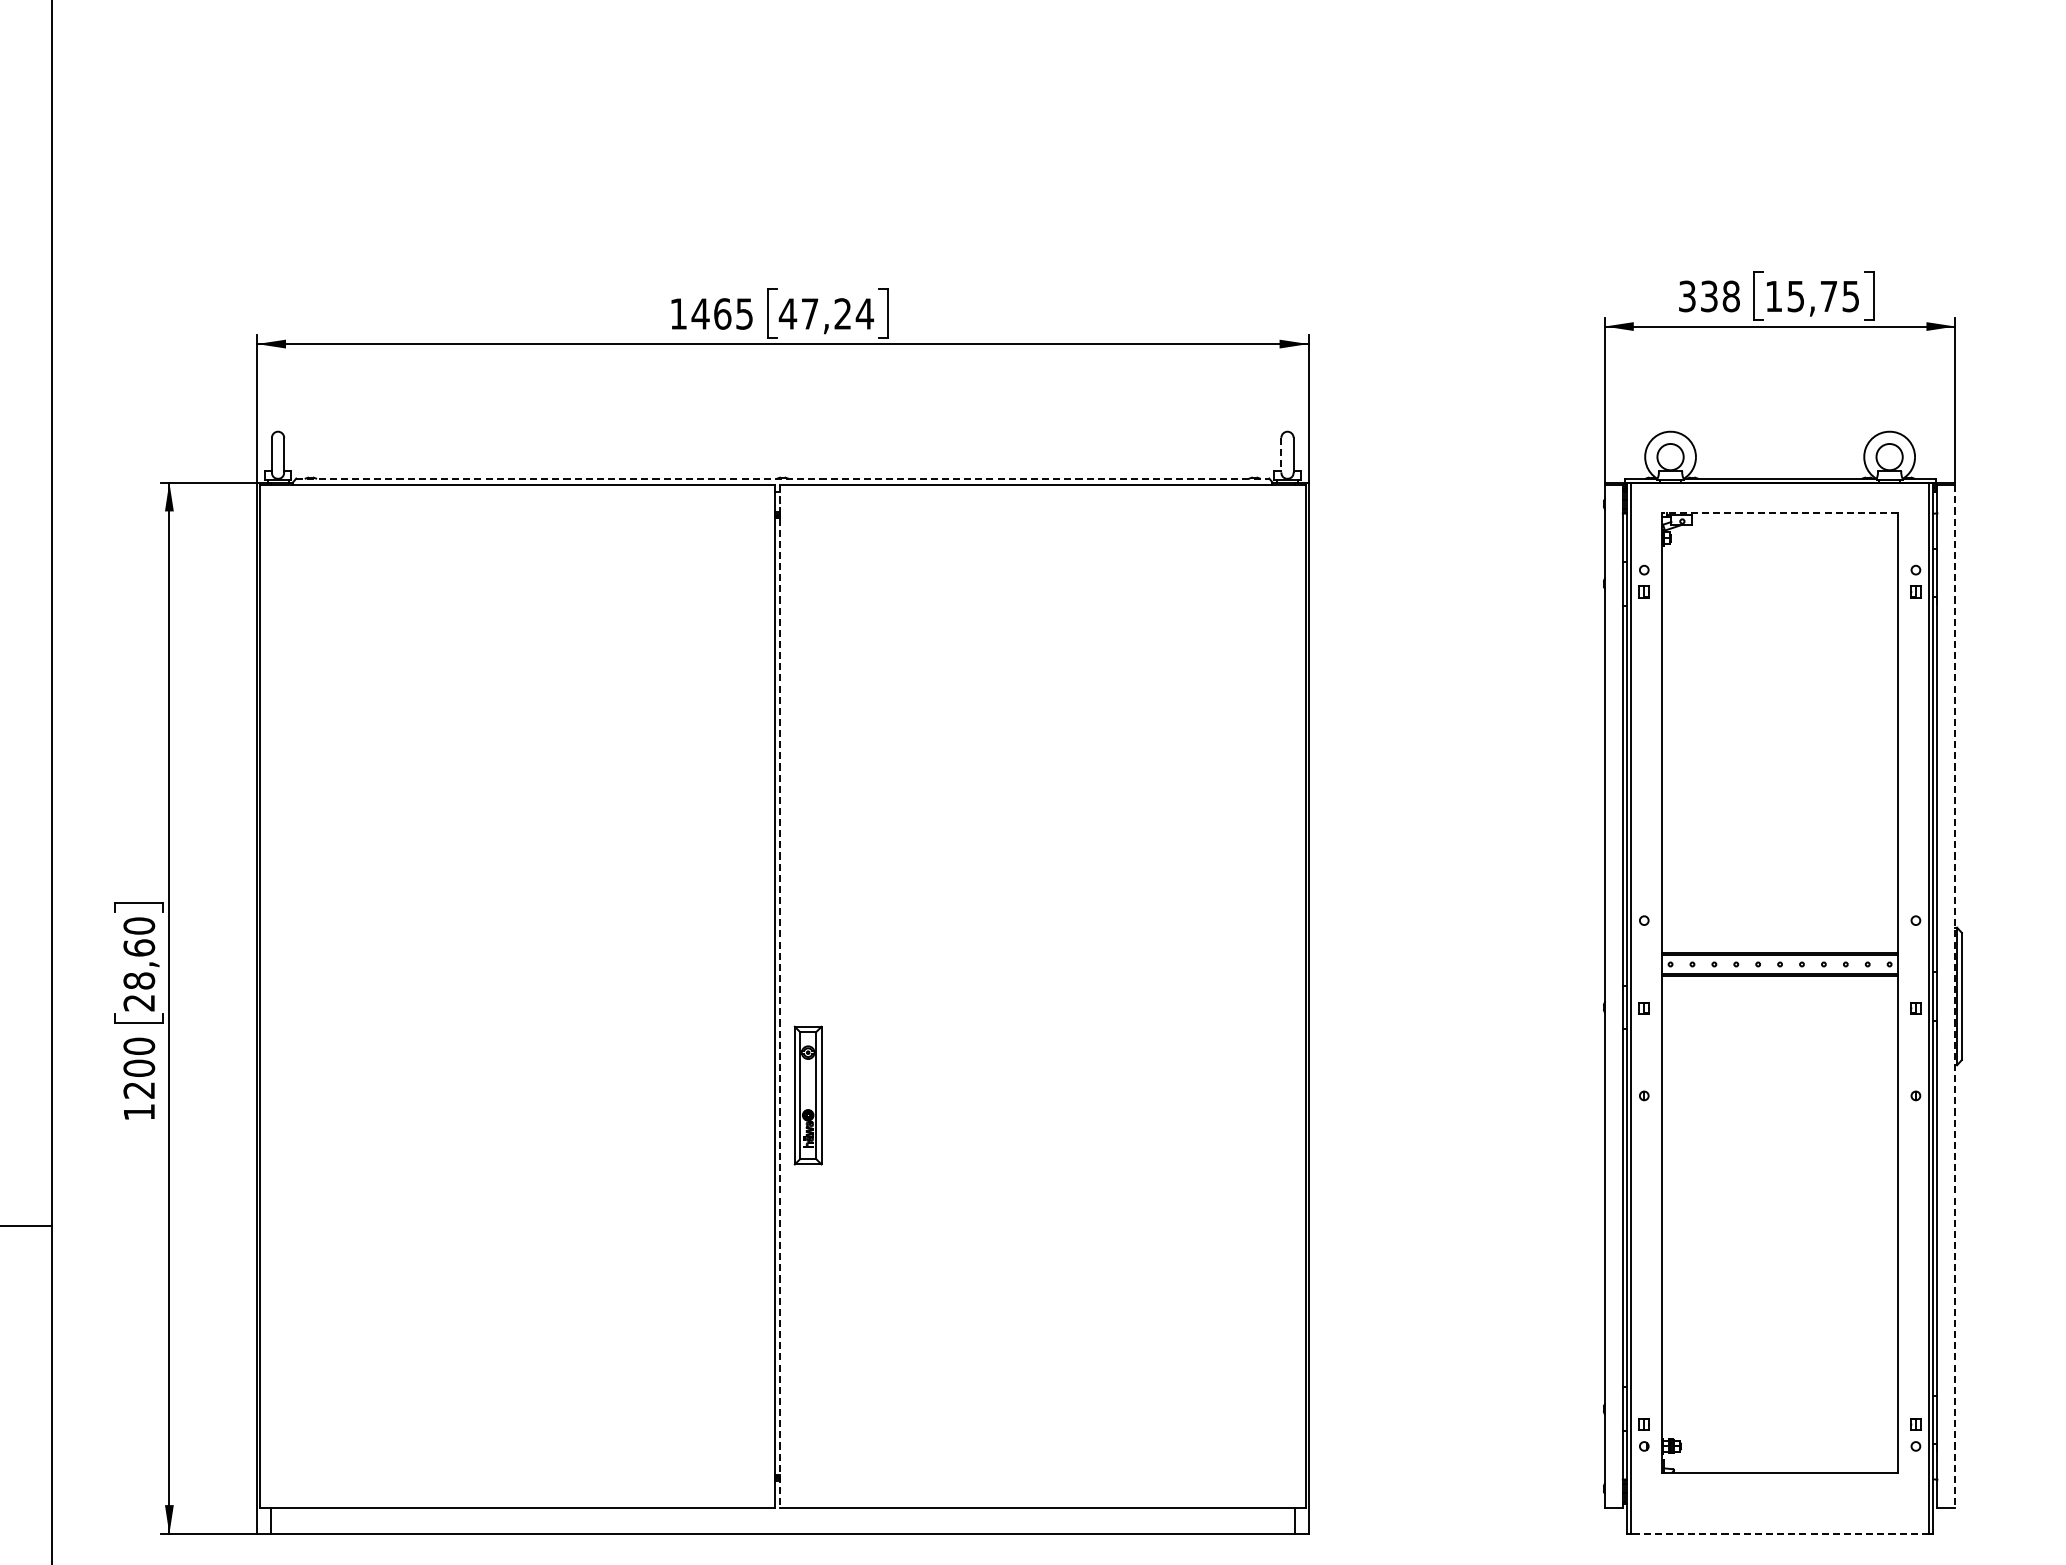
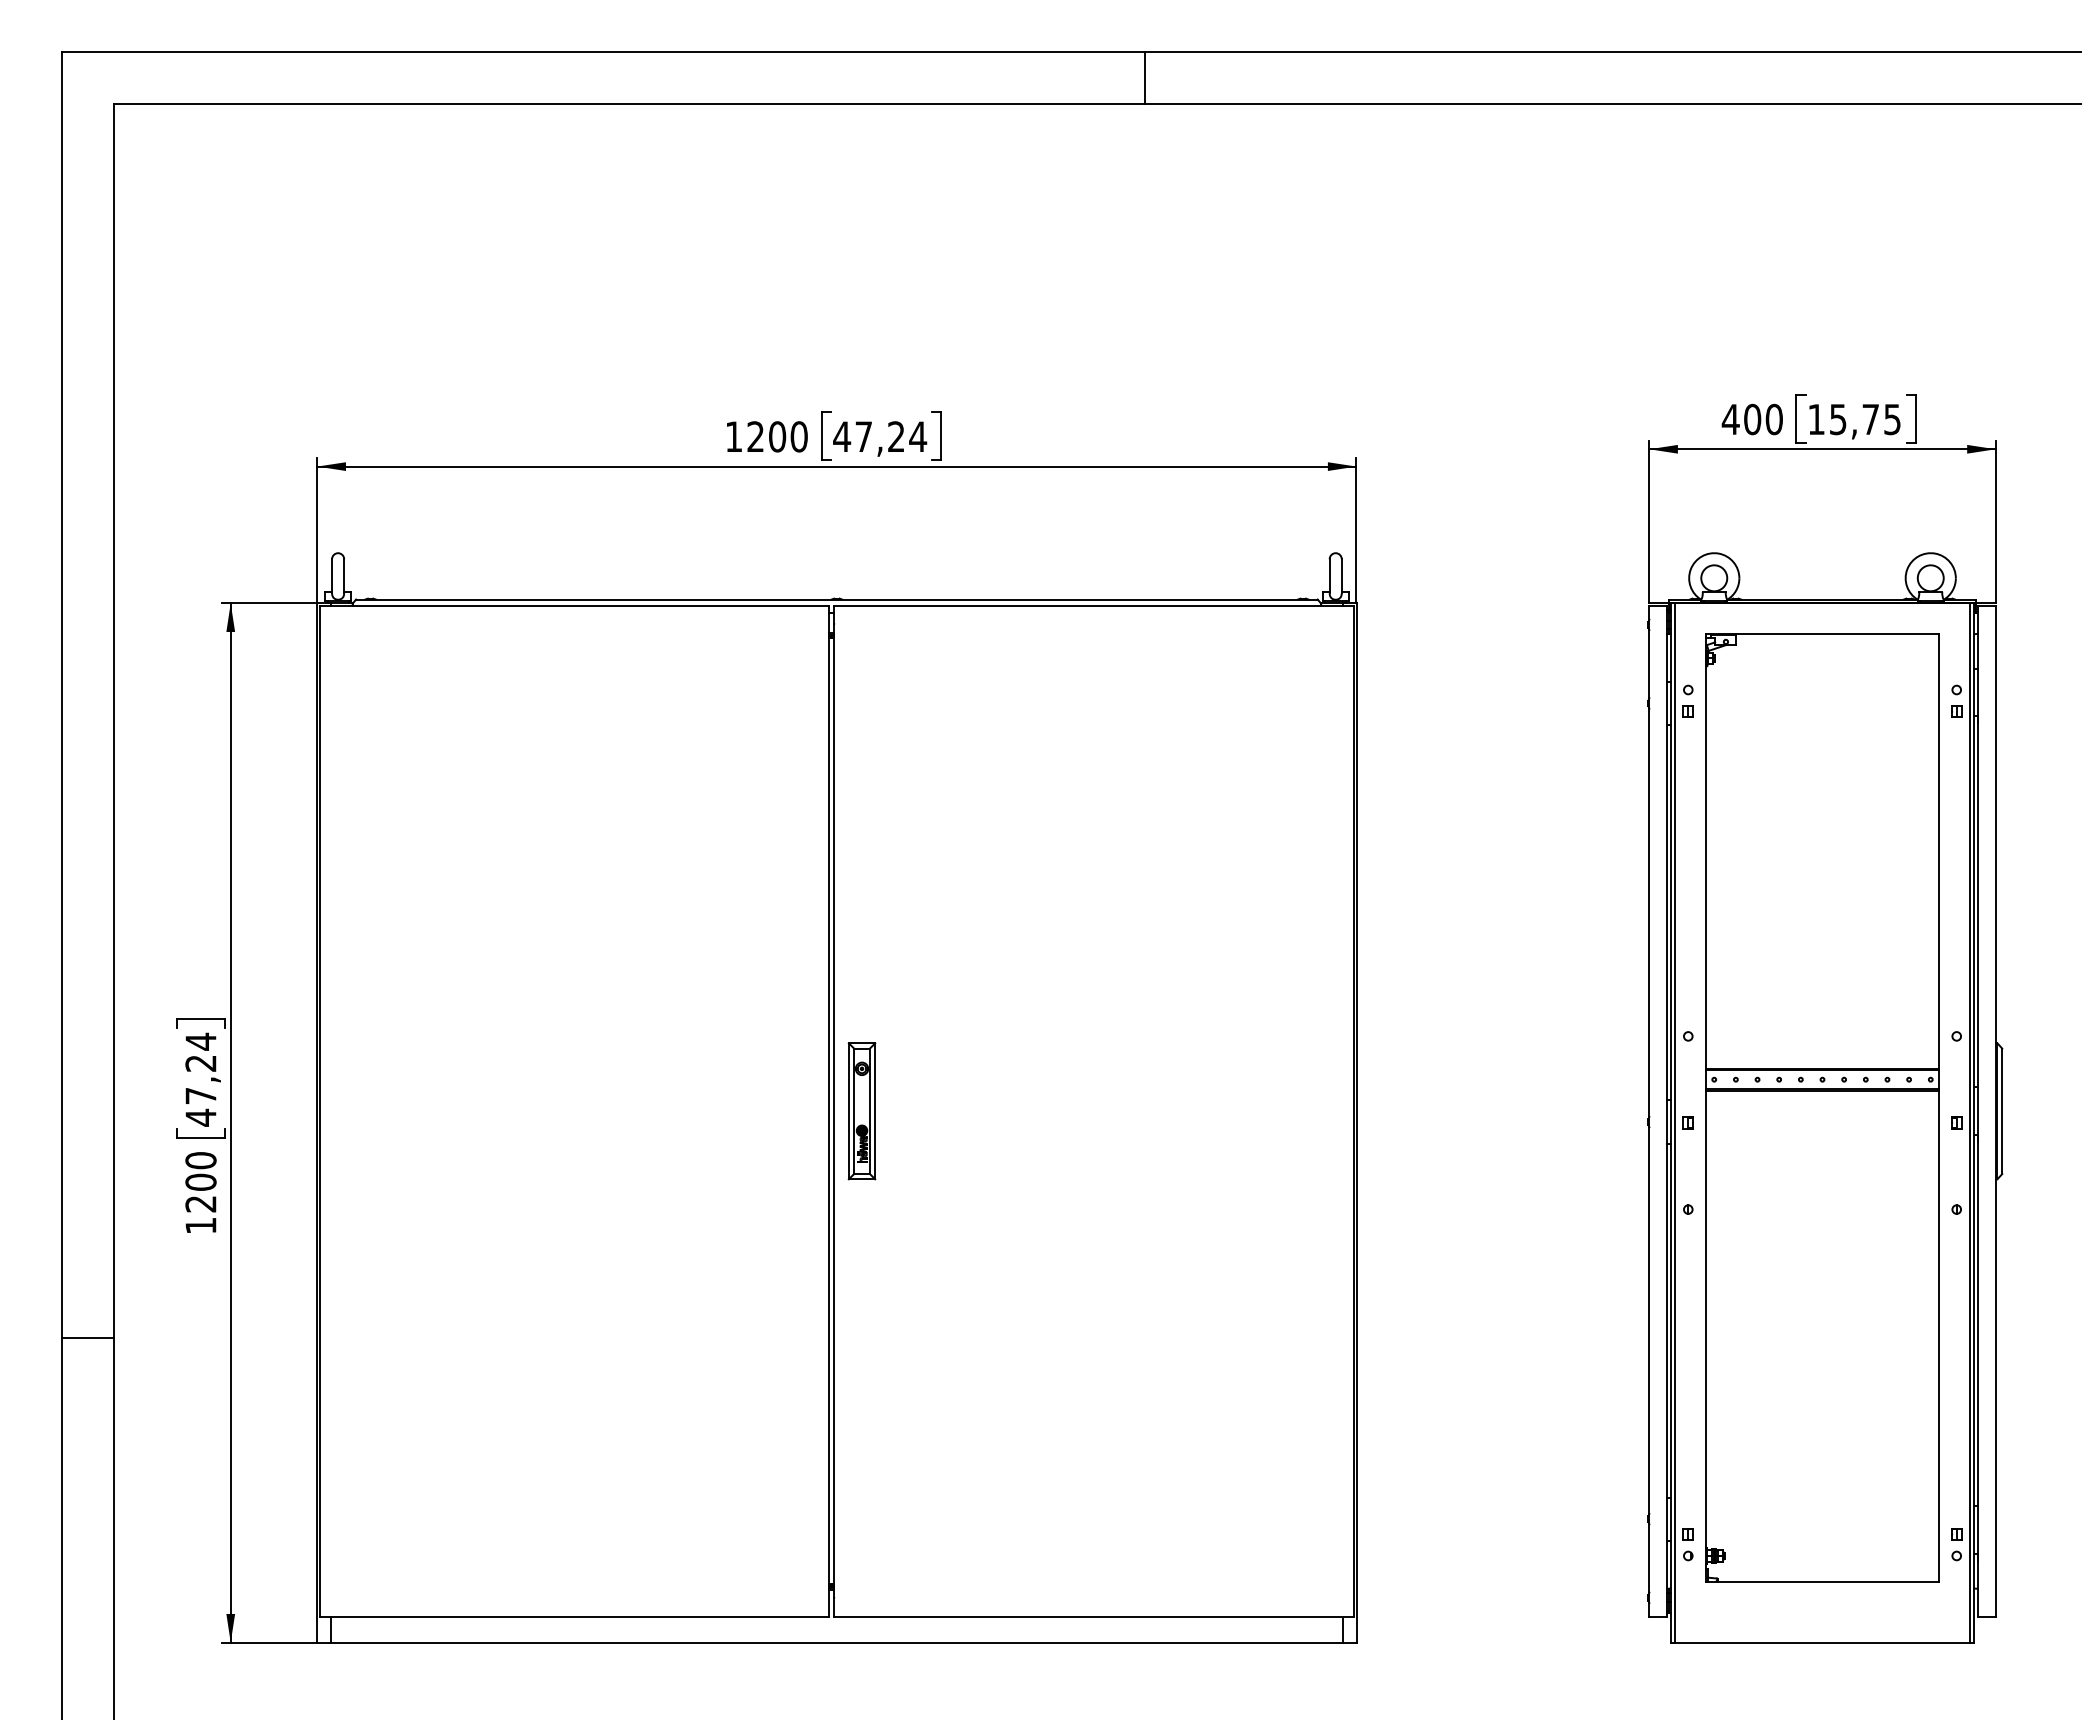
text: (1708, 296) -> (1751, 419), 338 -> 400
text: (721, 313) -> (776, 436), 1465 -> 1200
line: (1281, 455) -> (1329, 576), dashed -> solid
line: (782, 478) -> (836, 599), dashed -> solid
line: (1780, 512) -> (1822, 633), dashed -> solid
text: (138, 964) -> (200, 1079), 28,60 -> 47,24
line: (780, 996) -> (834, 1111), dashed -> solid
line: (1955, 996) -> (1995, 1111), dashed -> solid
part: (807, 1095) -> (861, 1111), moved
line: (1780, 1533) -> (1822, 1642), dashed -> solid

